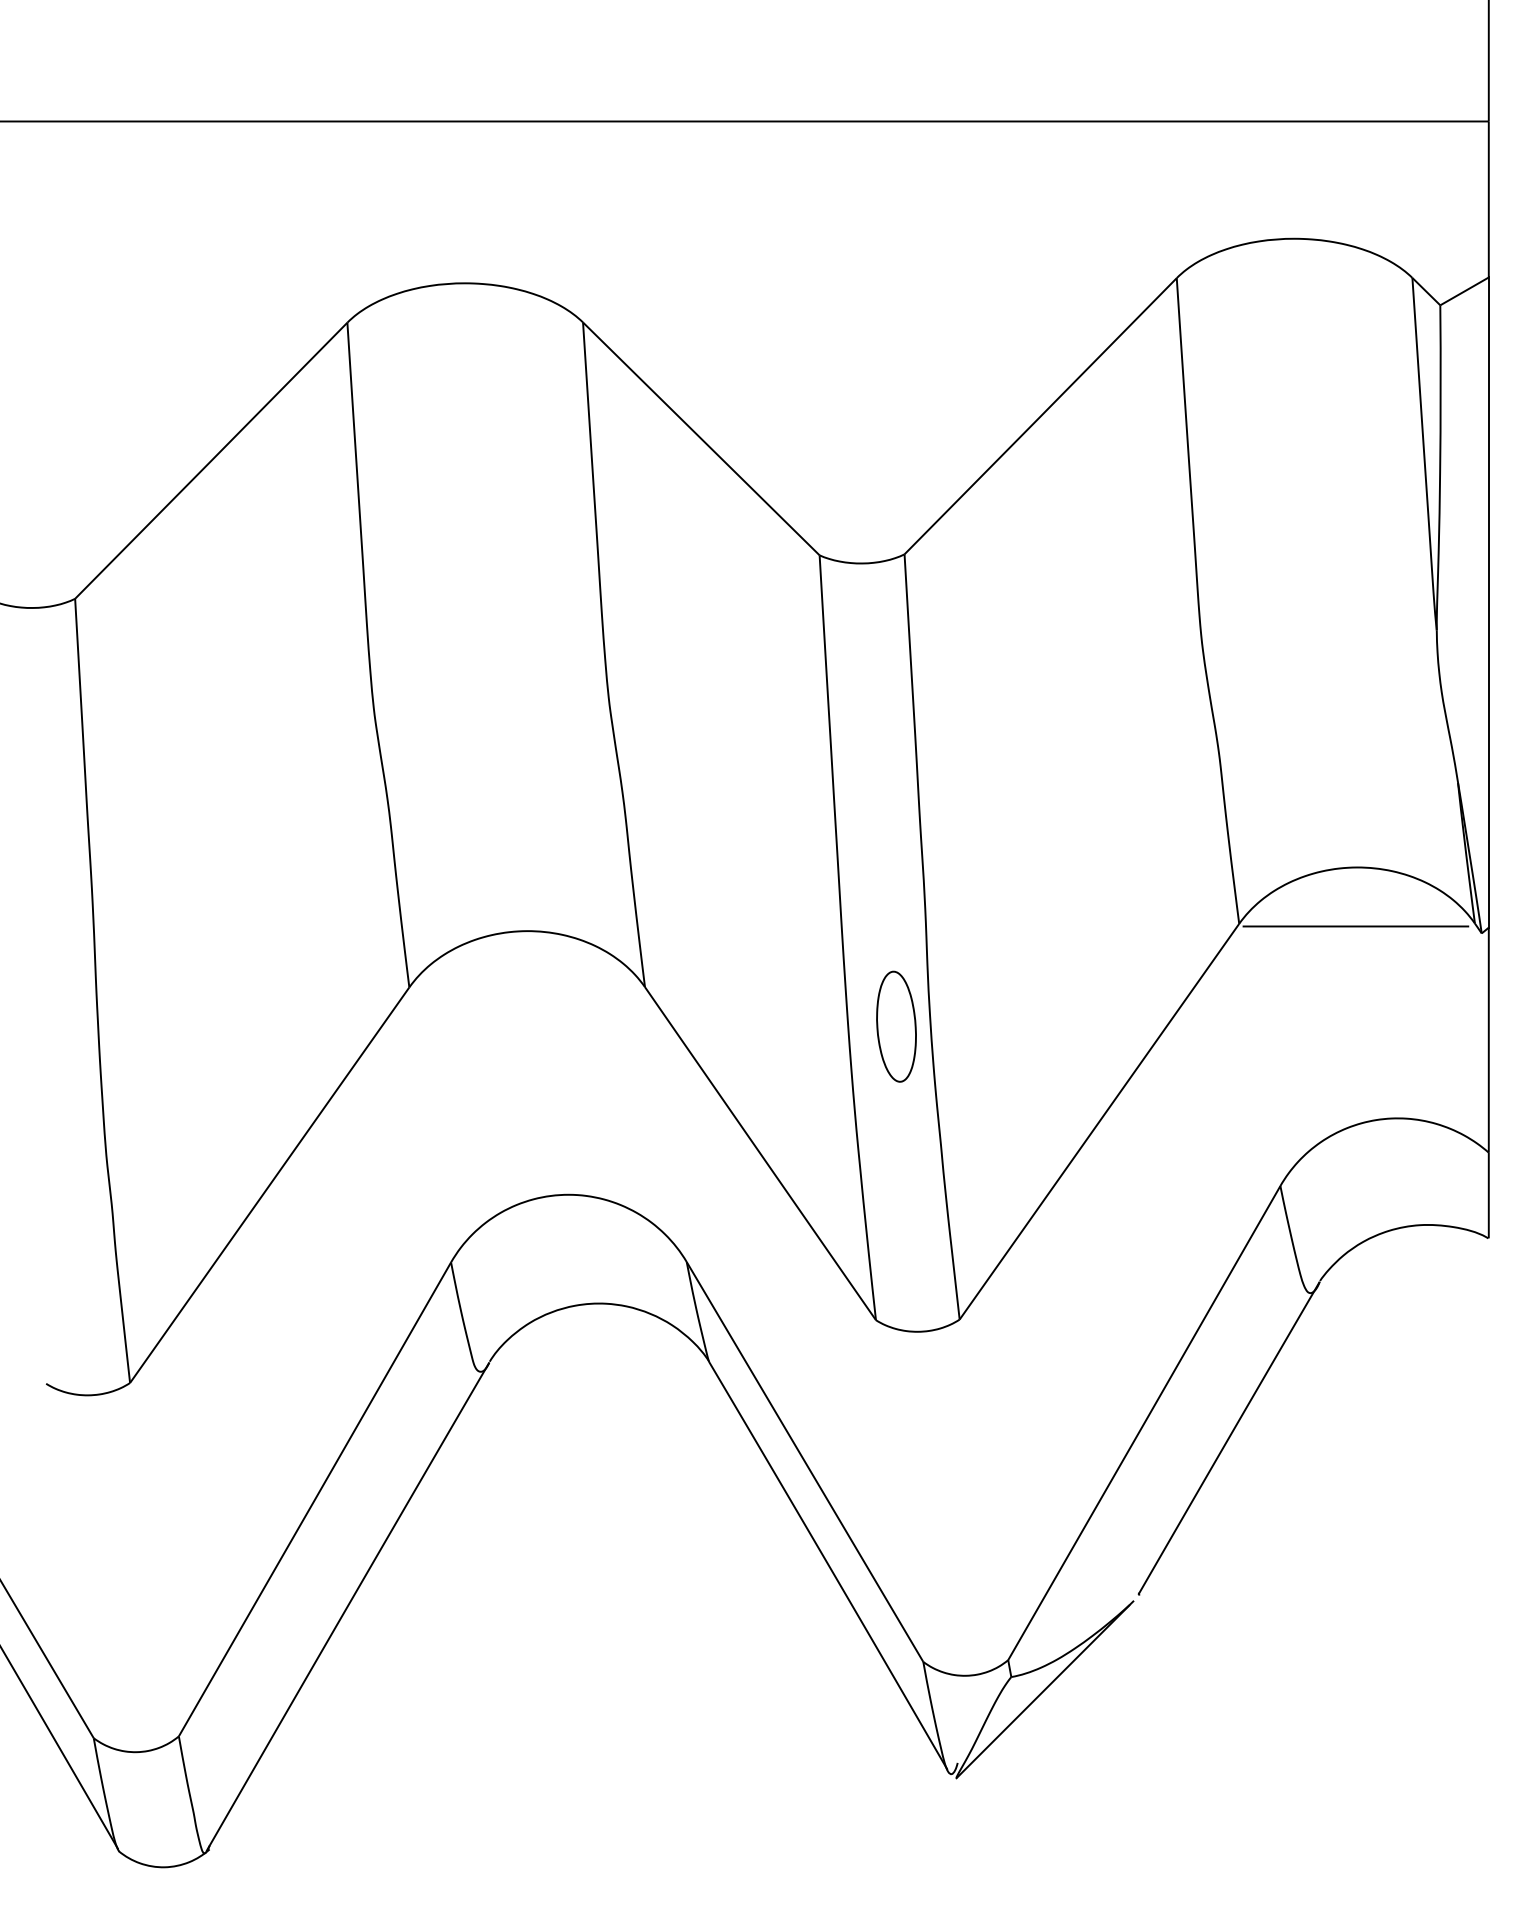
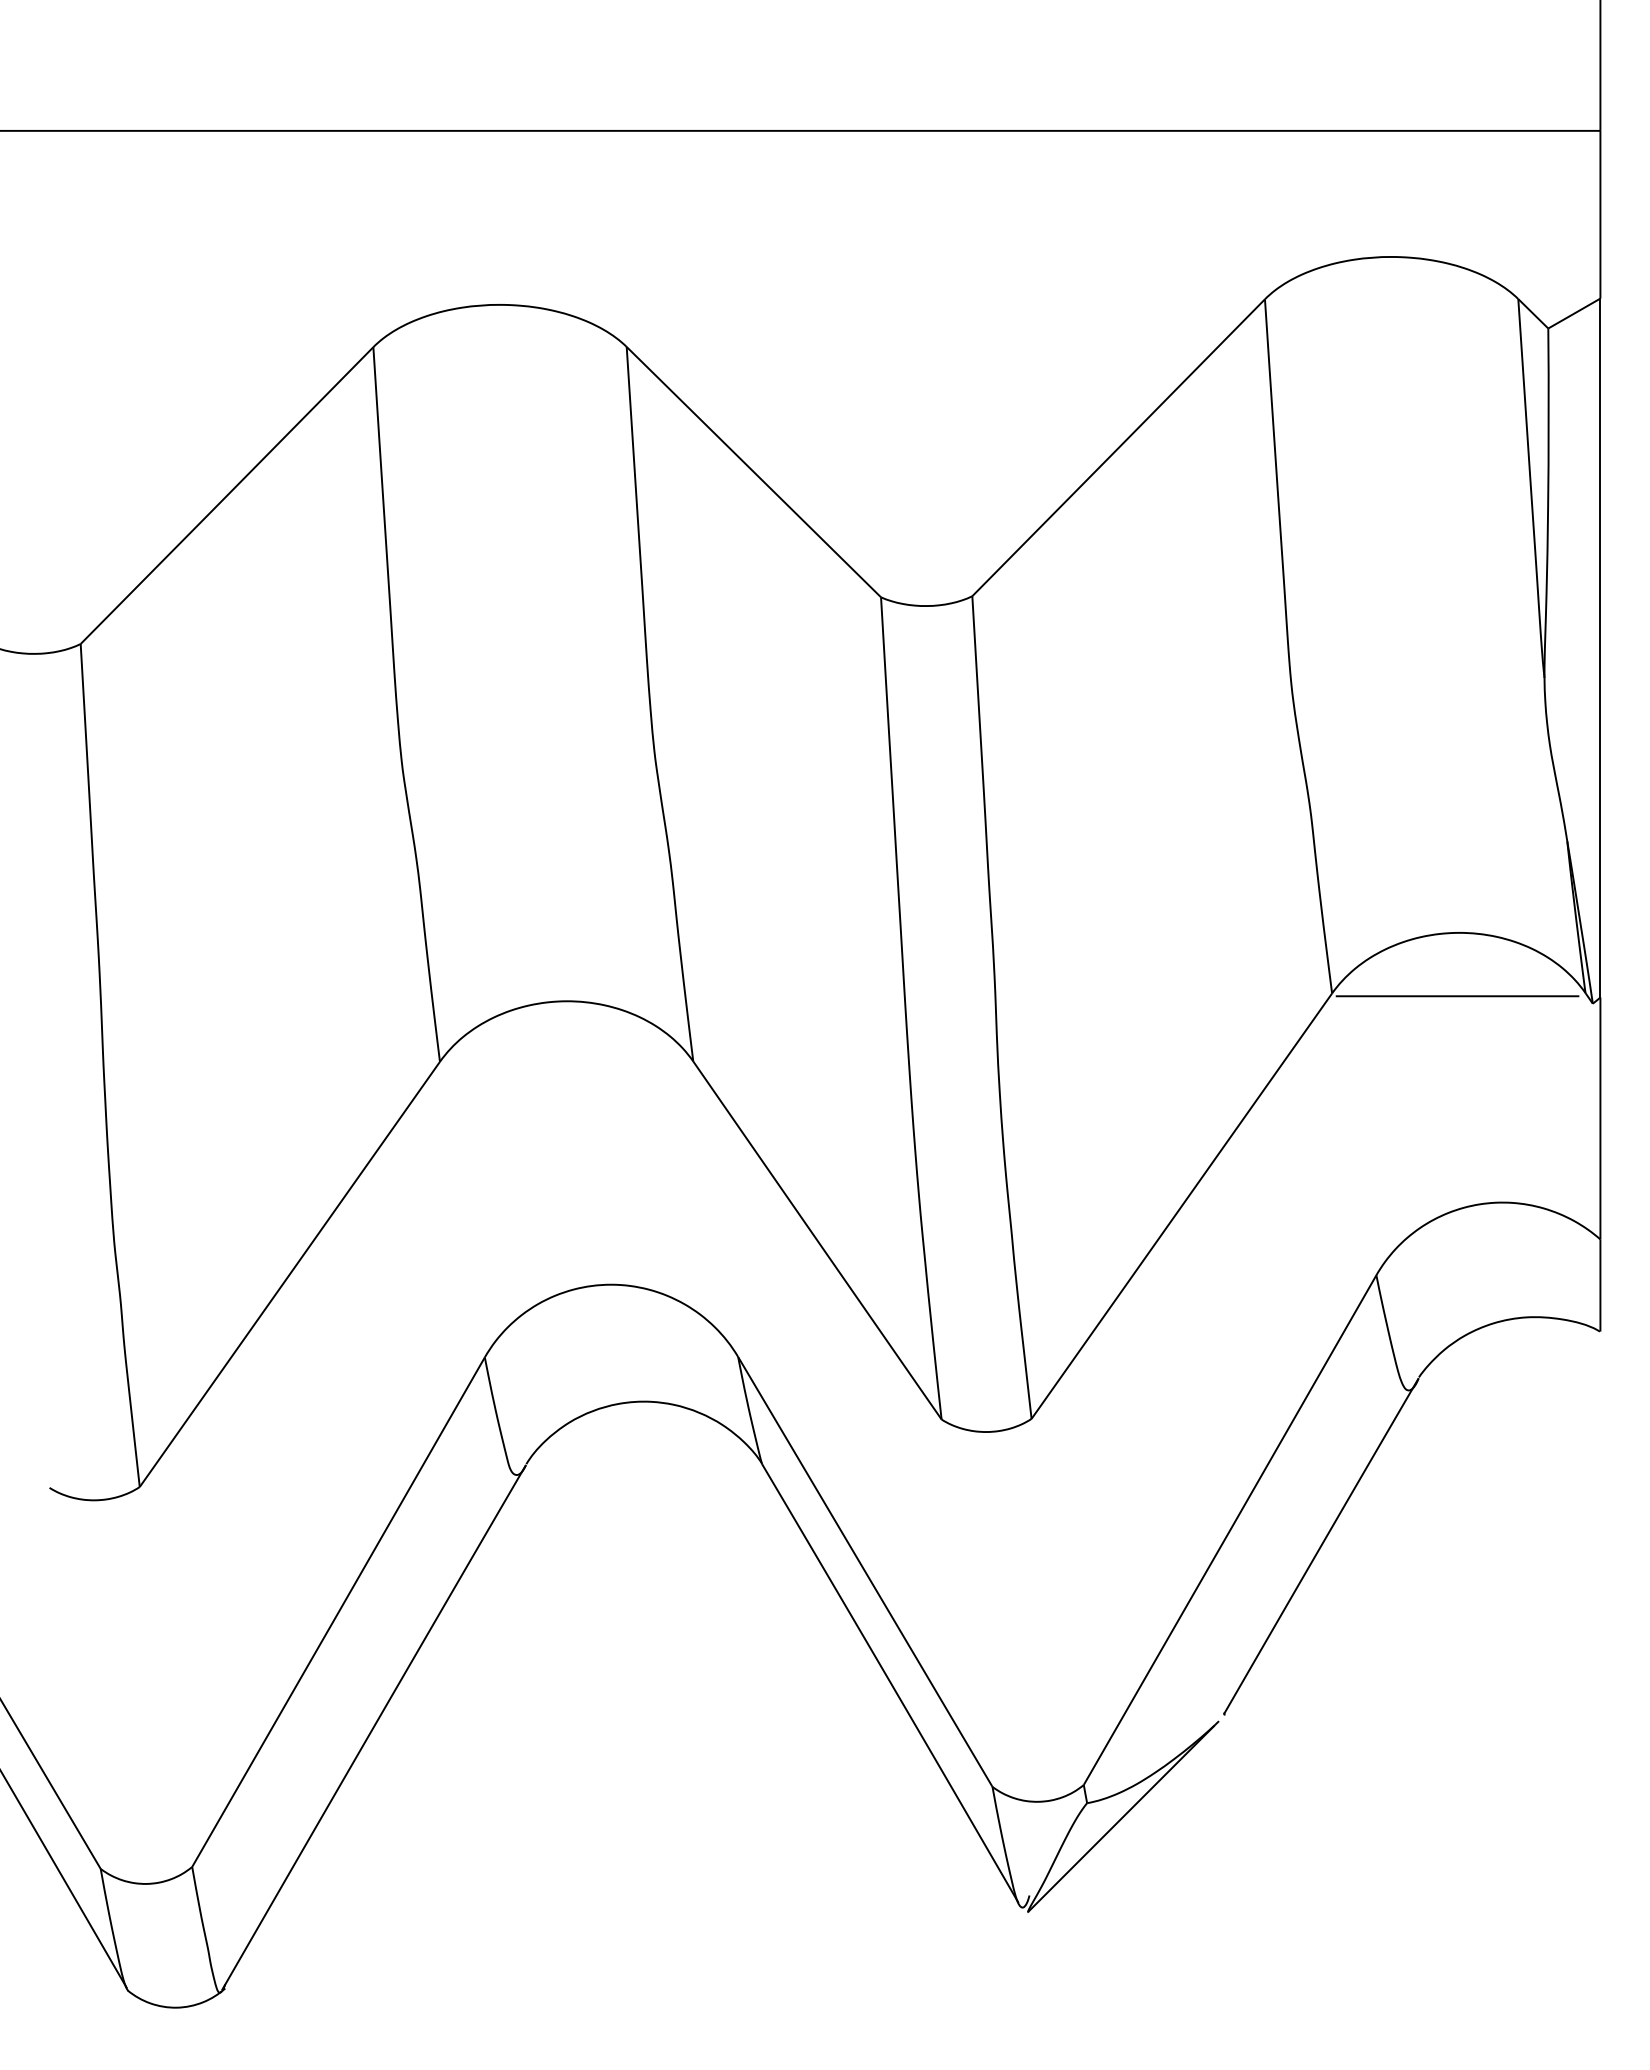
part: (896, 1027) -> (963, 1104), removed

